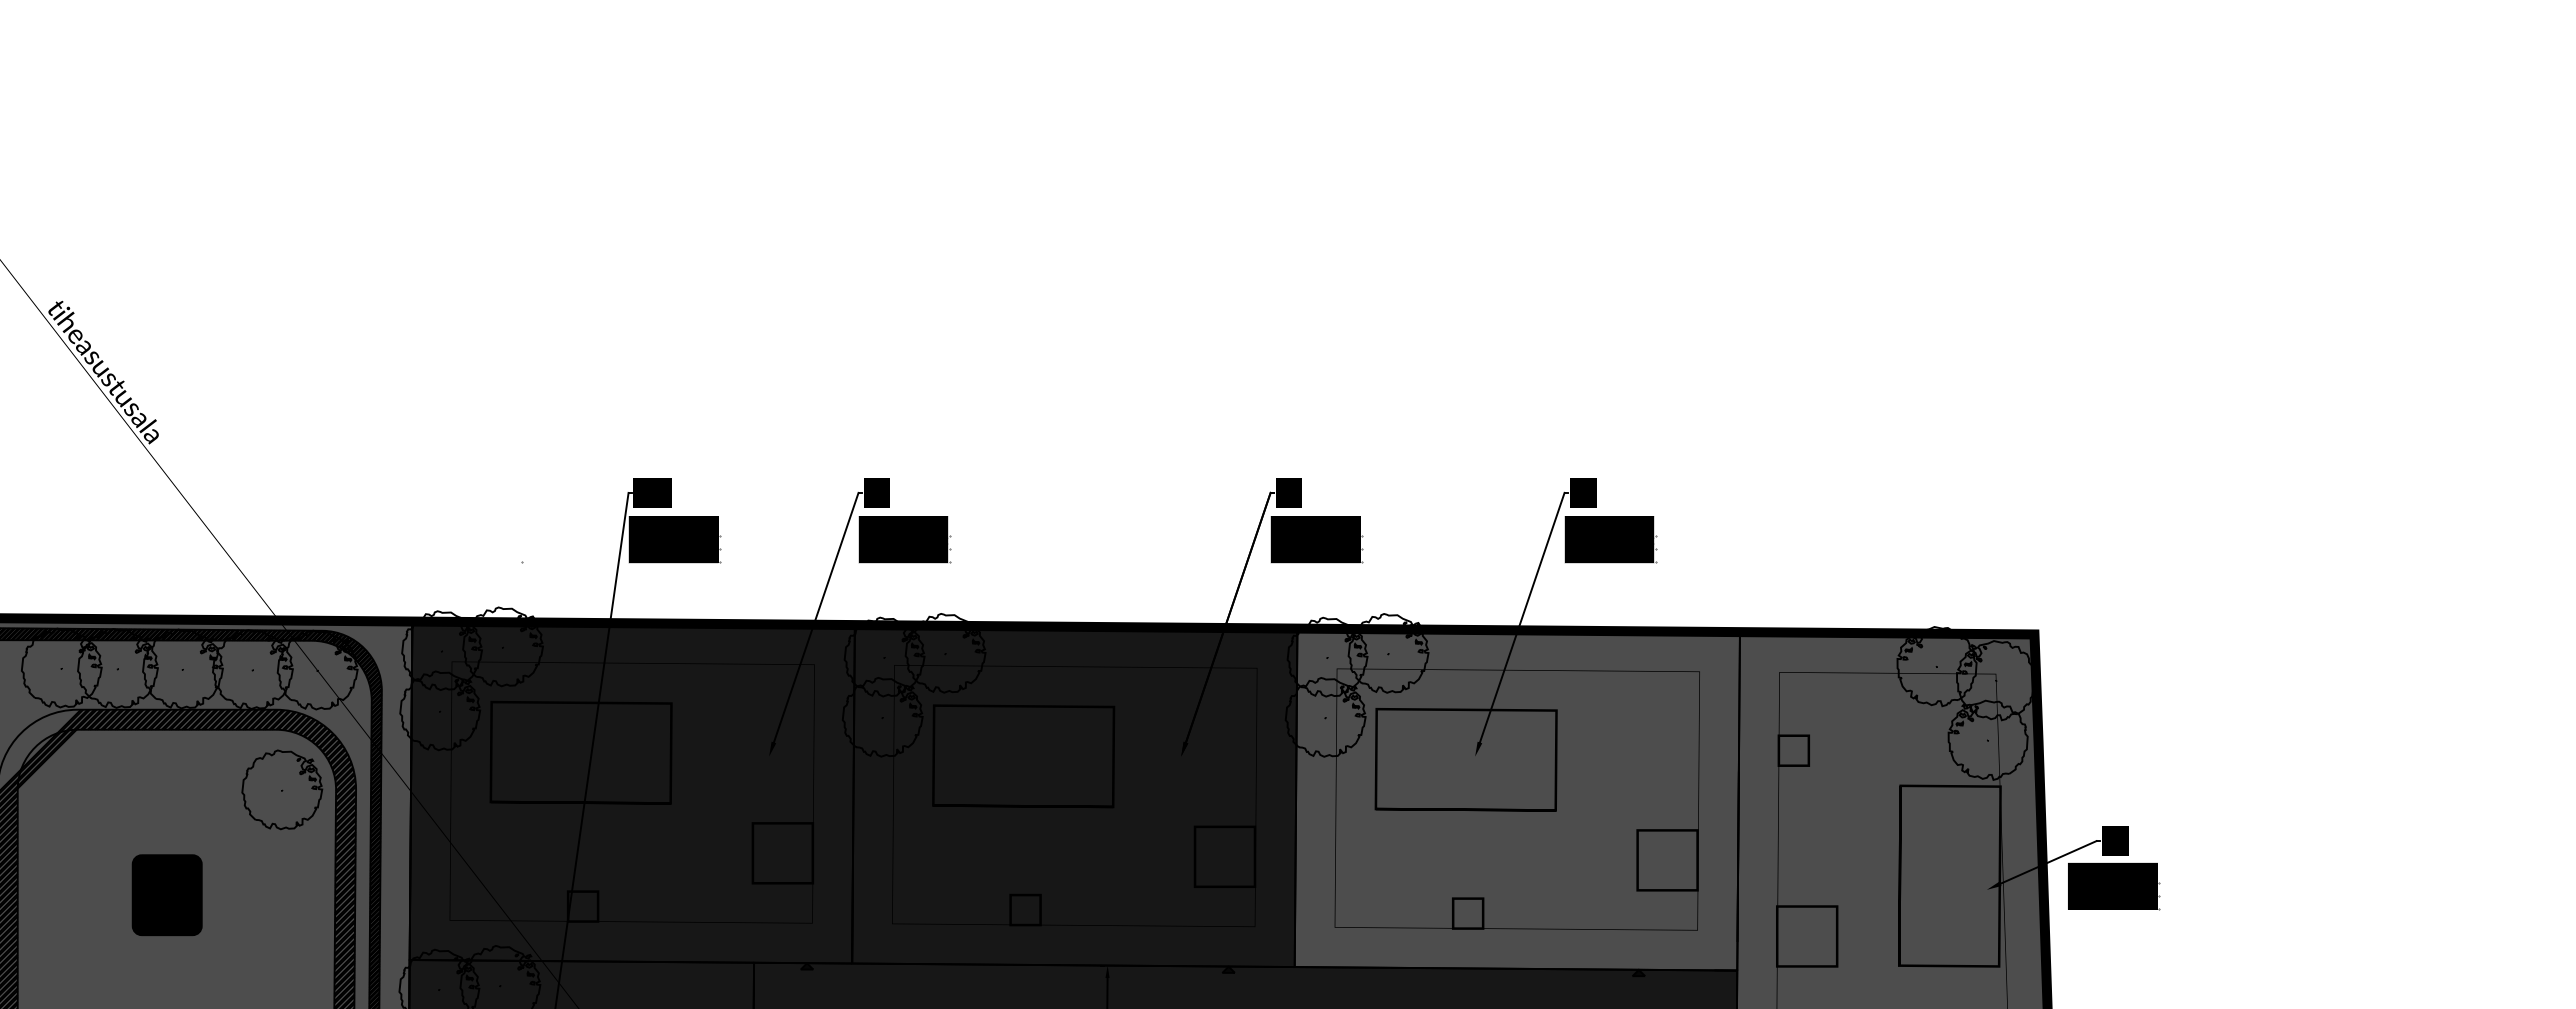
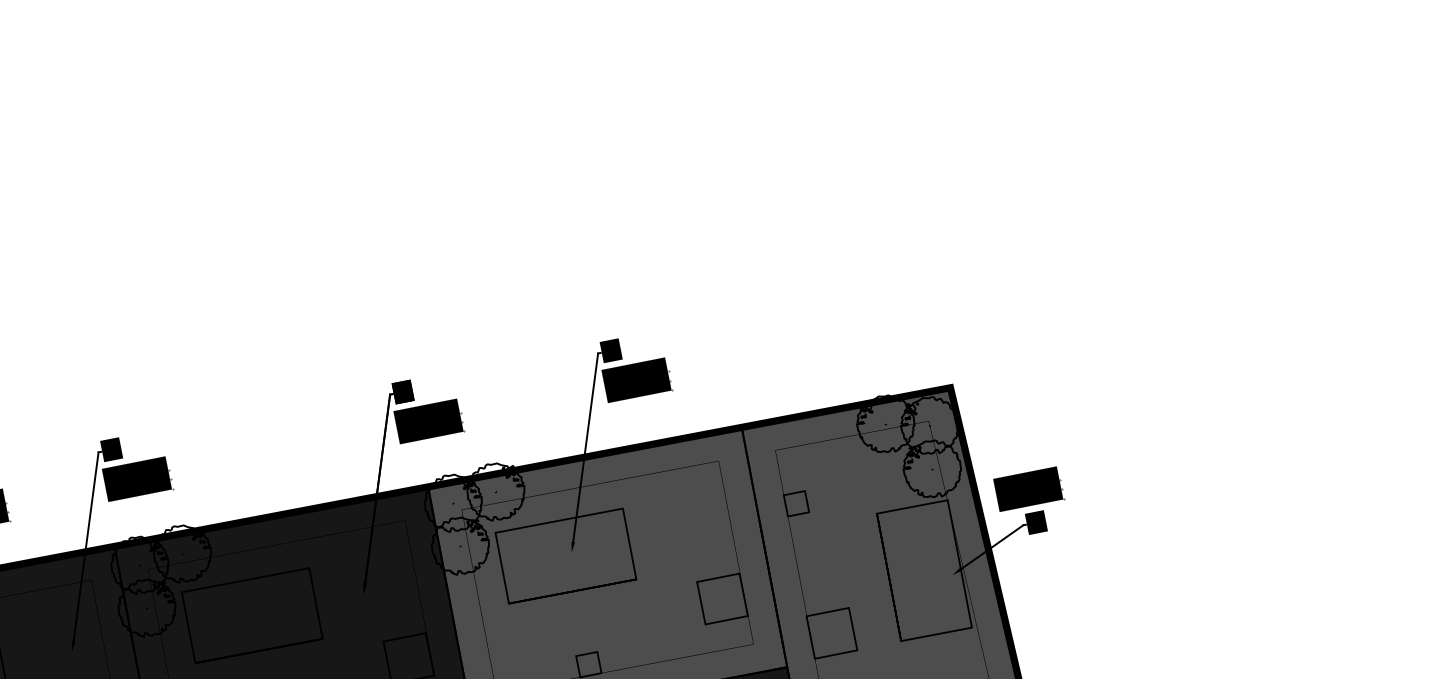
part: (2114, 886) -> (1029, 489), moved

